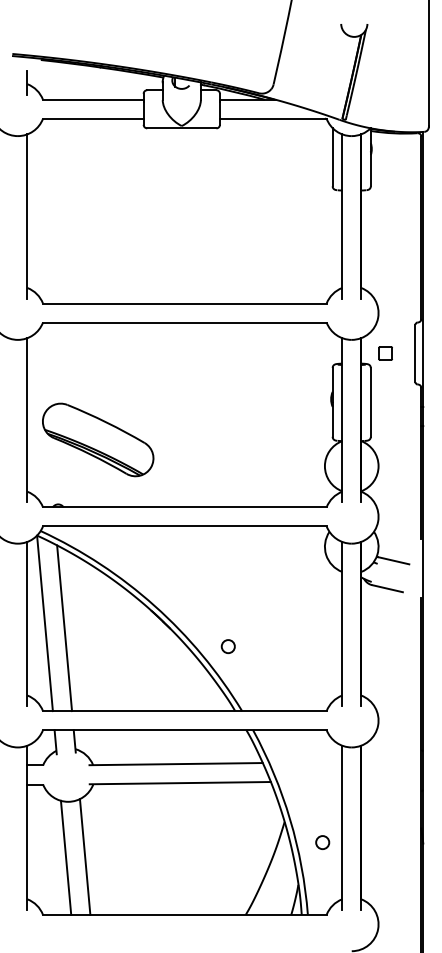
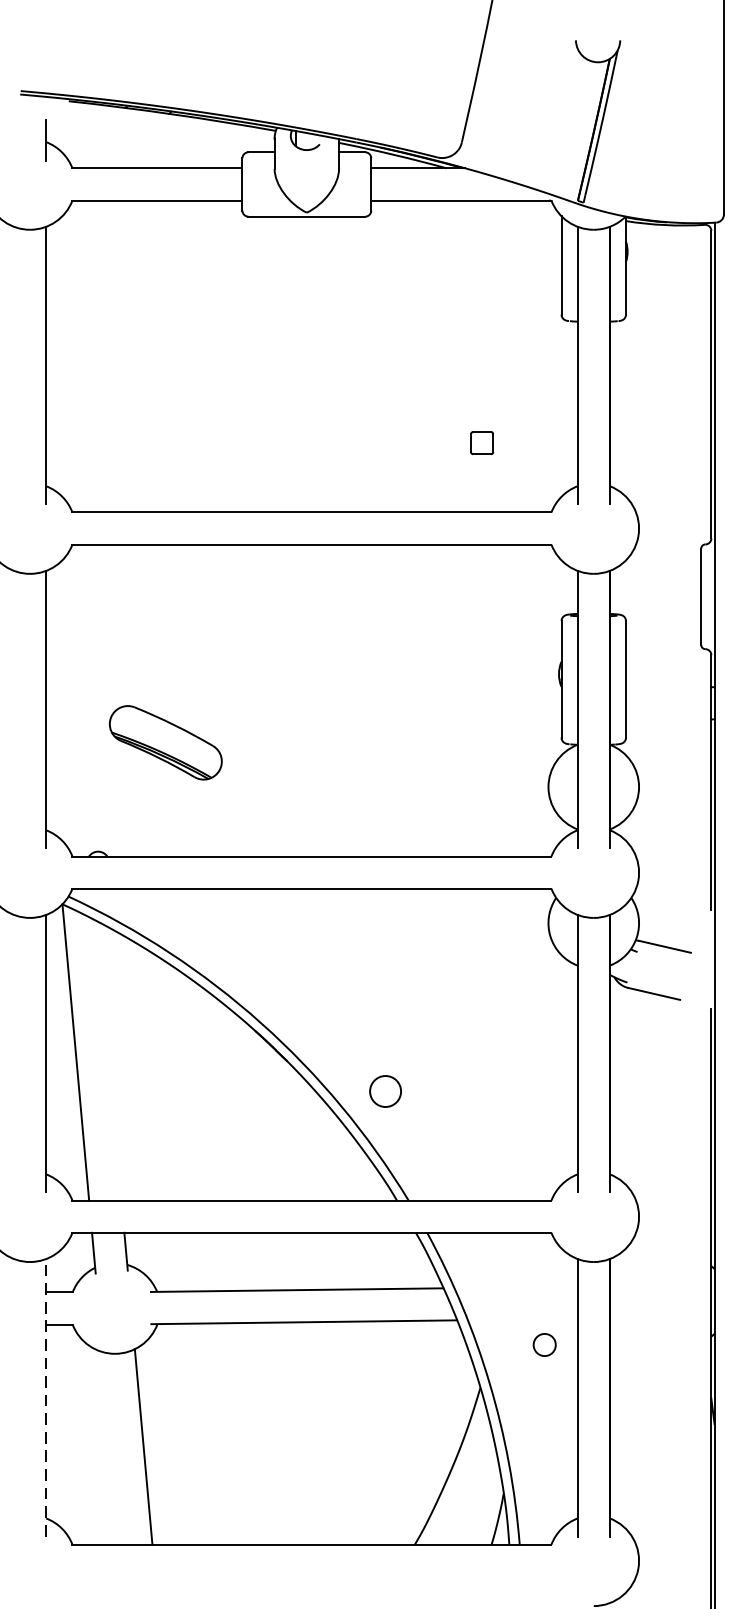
part: (385, 353) -> (481, 443), moved
part: (98, 439) -> (166, 742), size x0.6
line: (64, 628) -> (108, 1061), removed
circle: (227, 646) -> (383, 1091), size x1.4
line: (27, 827) -> (46, 1397), solid -> dashed
circle: (322, 842) -> (544, 1344), moved
line: (65, 857) -> (110, 1447), removed

